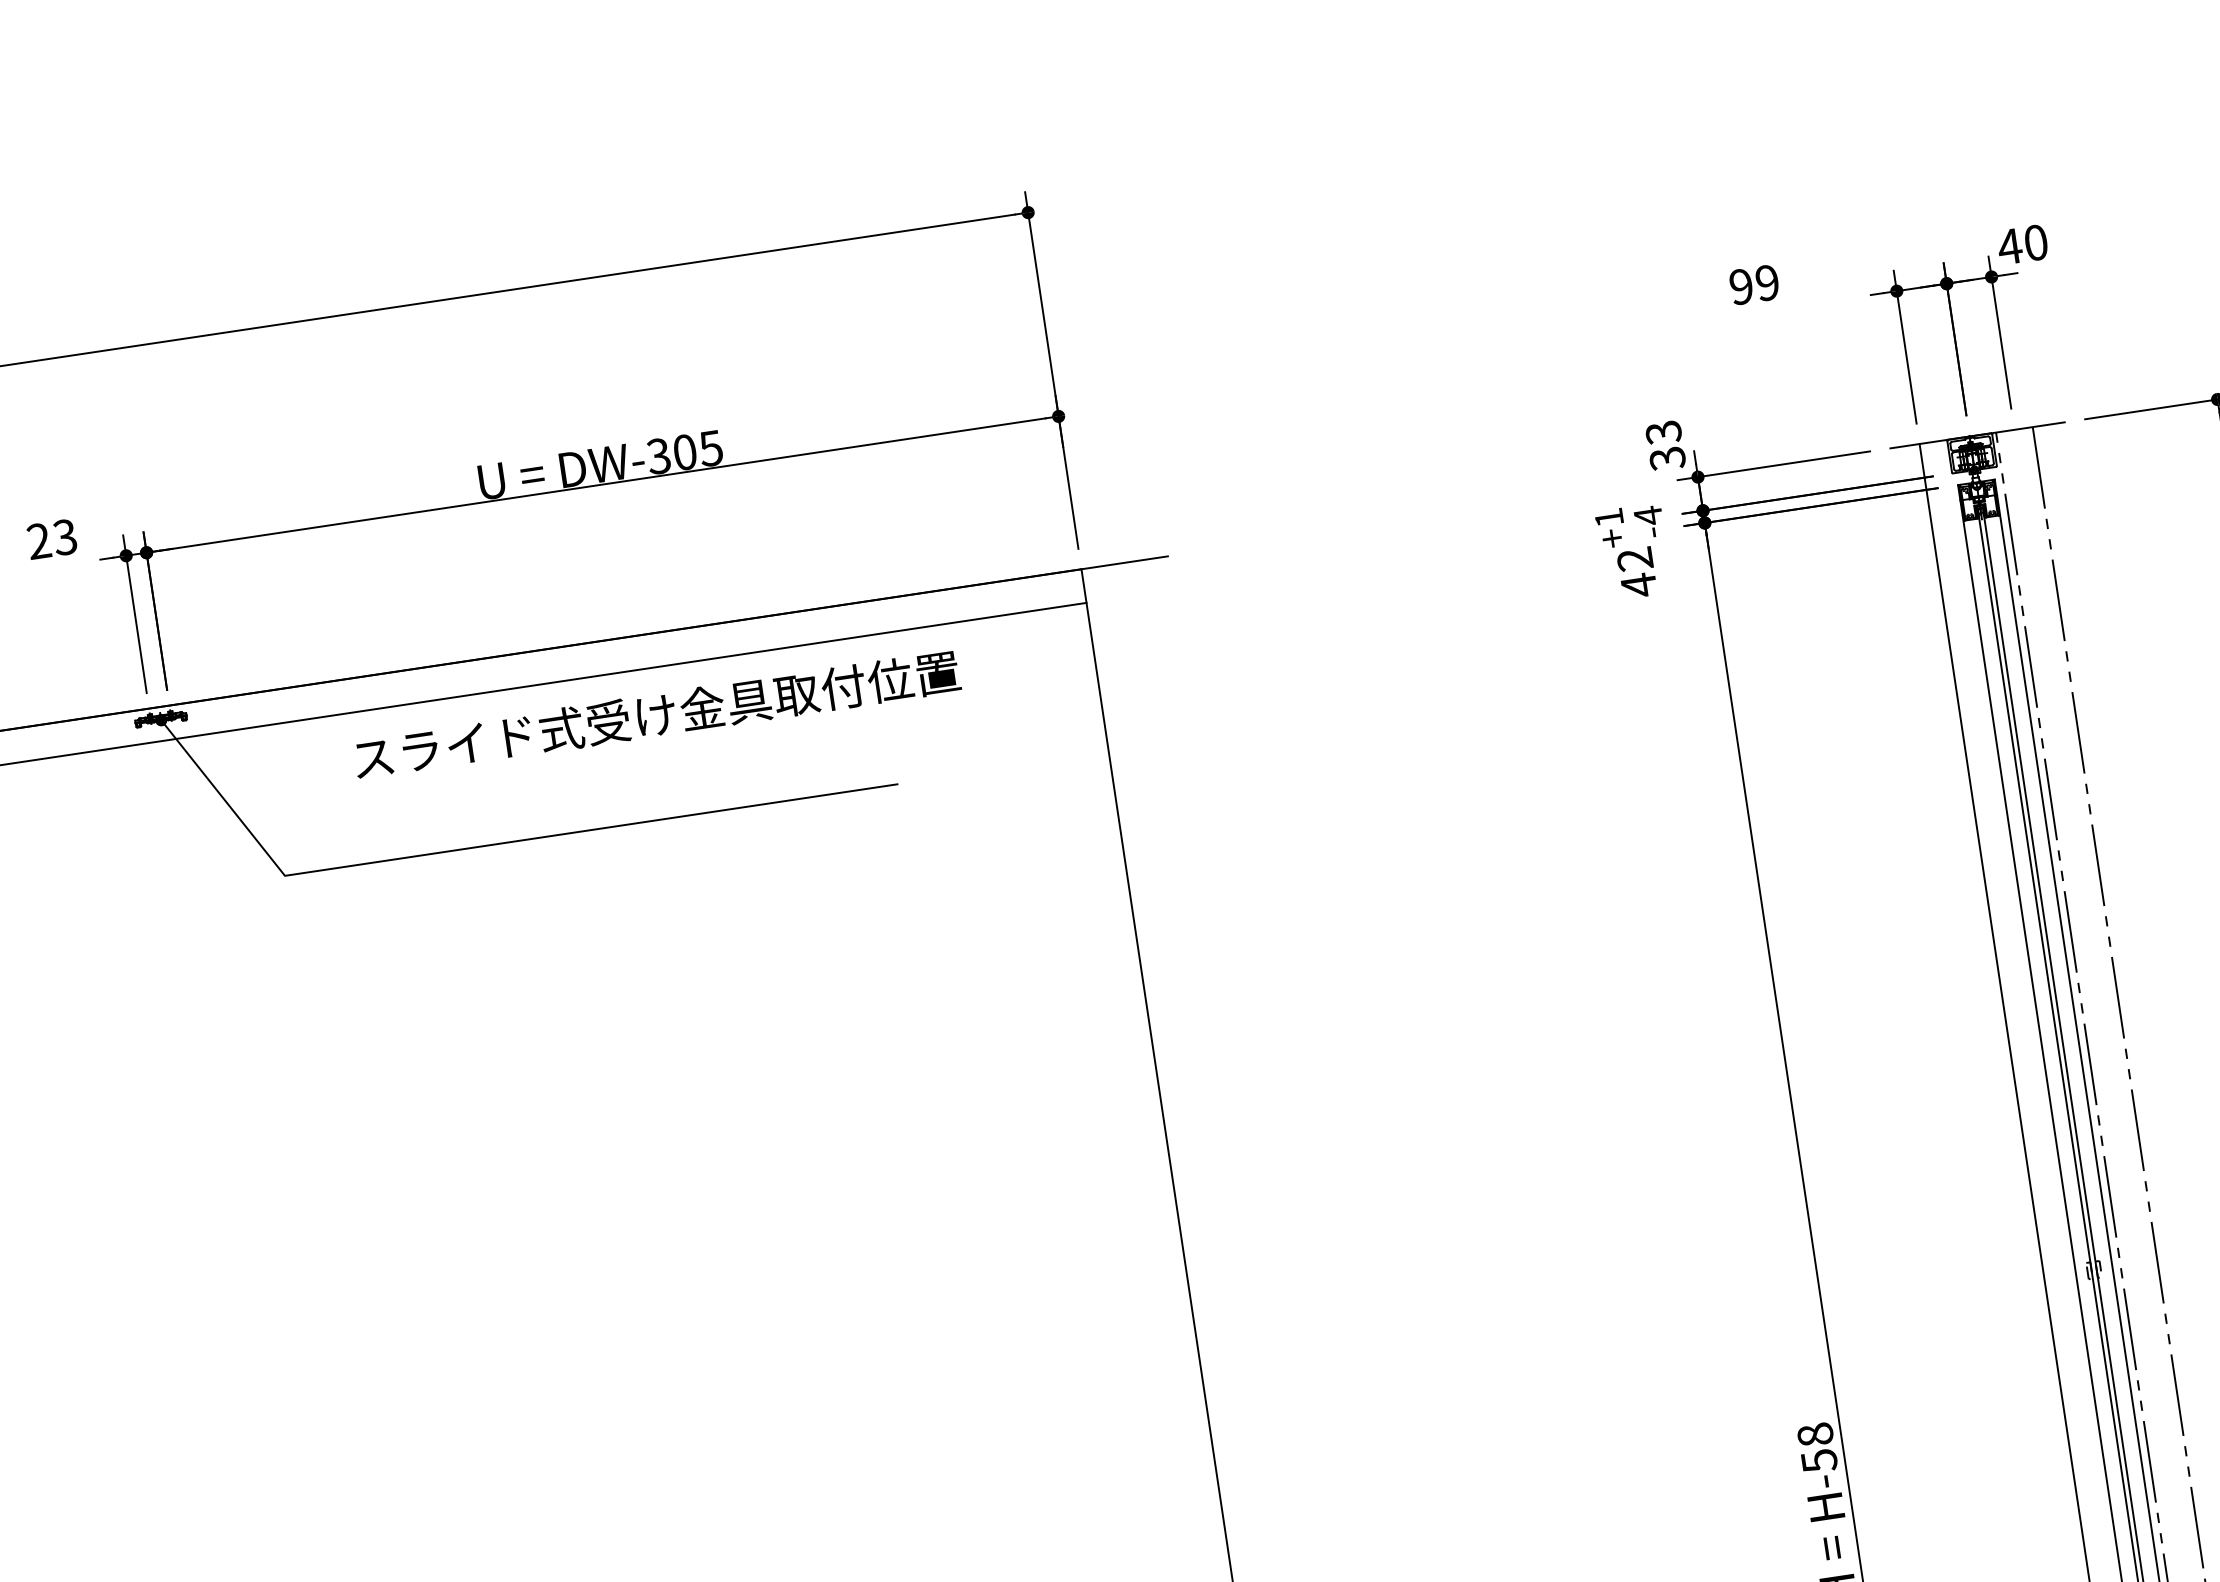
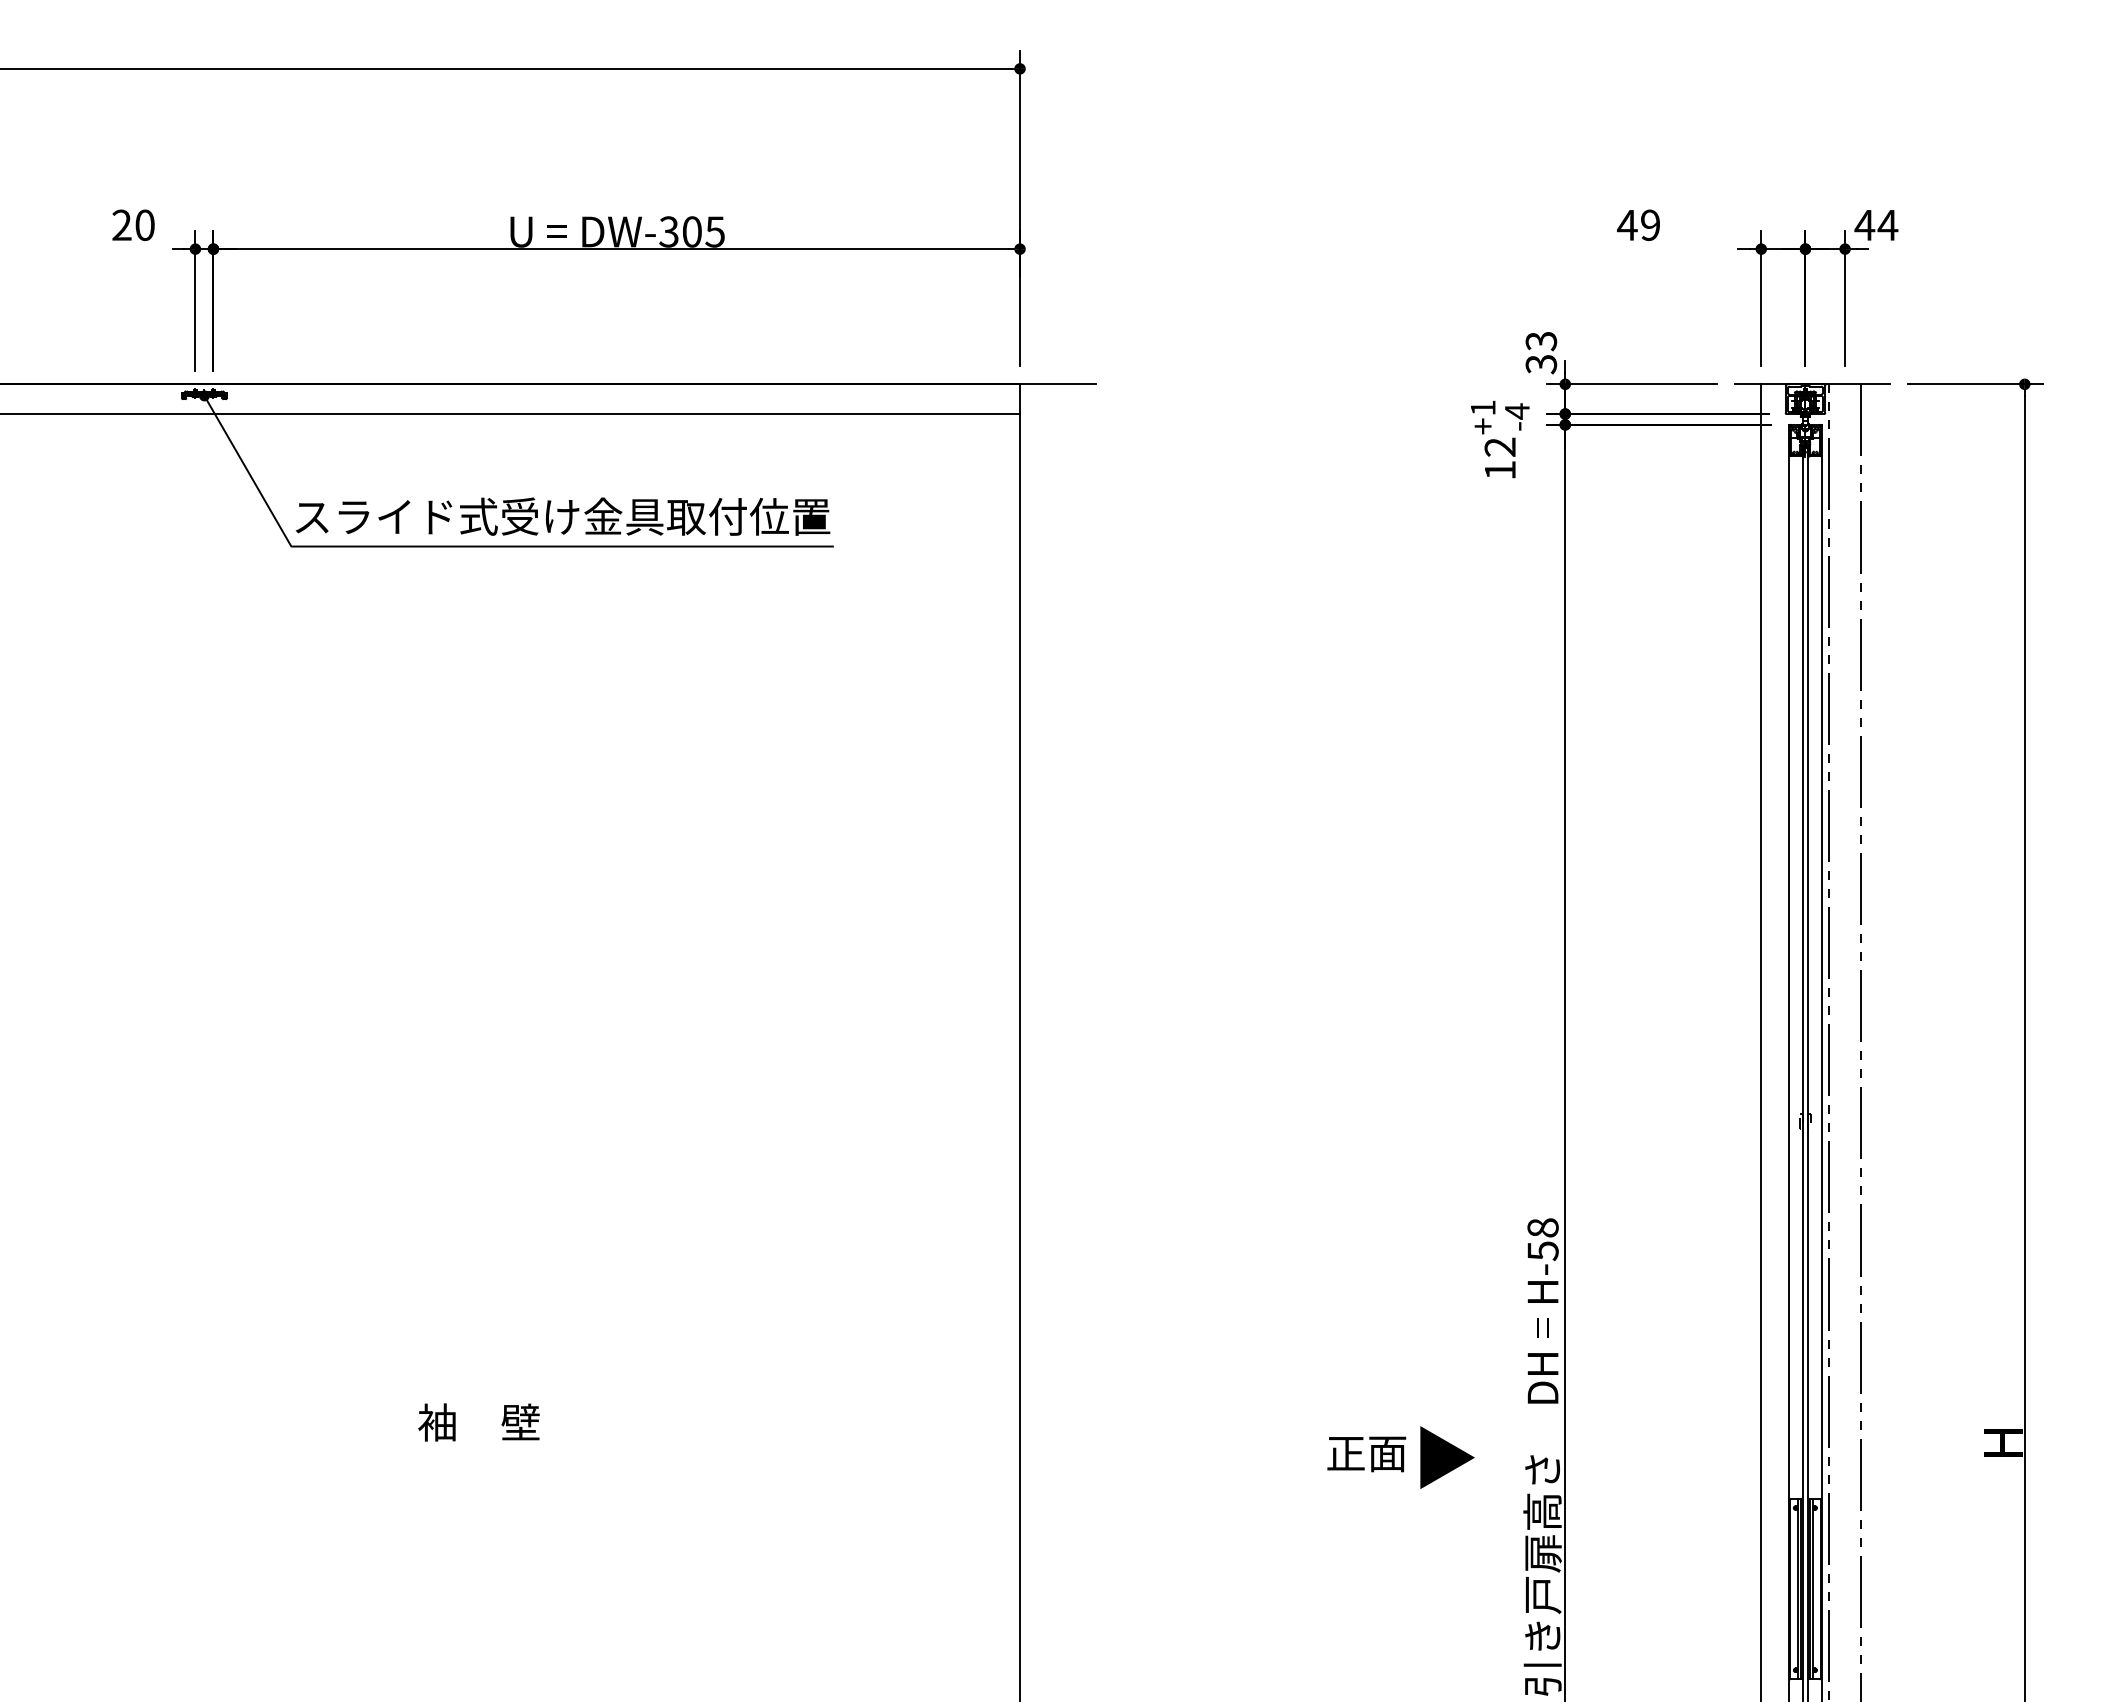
text: (2035, 243) -> (1887, 225), 40 -> 44
text: (1741, 287) -> (1627, 225), 99 -> 49
text: (64, 536) -> (144, 224), 23 -> 20
text: (1639, 585) -> (1500, 470), 42 -> 12
text: (656, 715) -> (562, 516), moved

